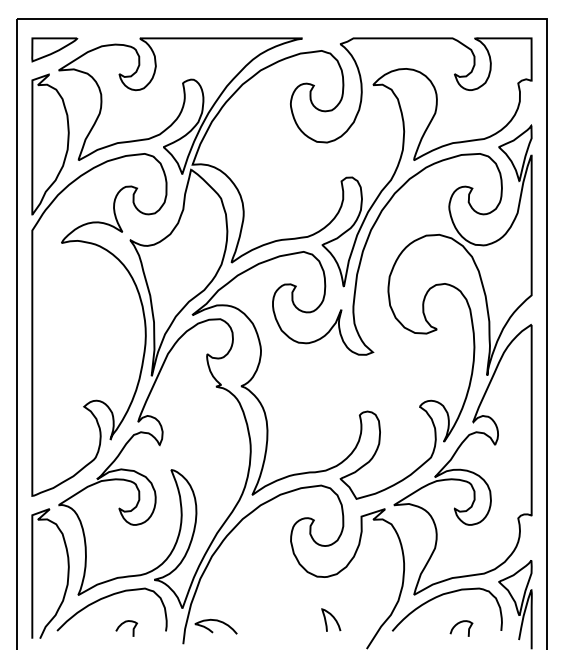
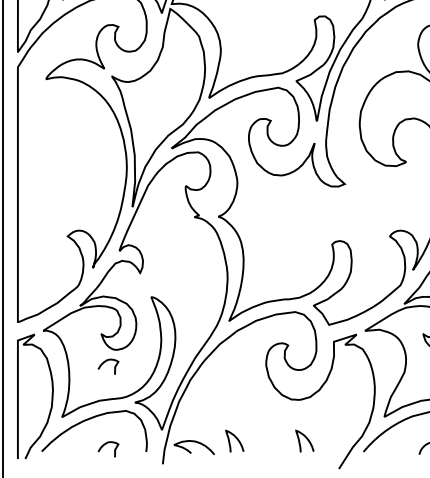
curve: (124, 537) -> (106, 361), added
curve: (259, 617) -> (235, 438), added

